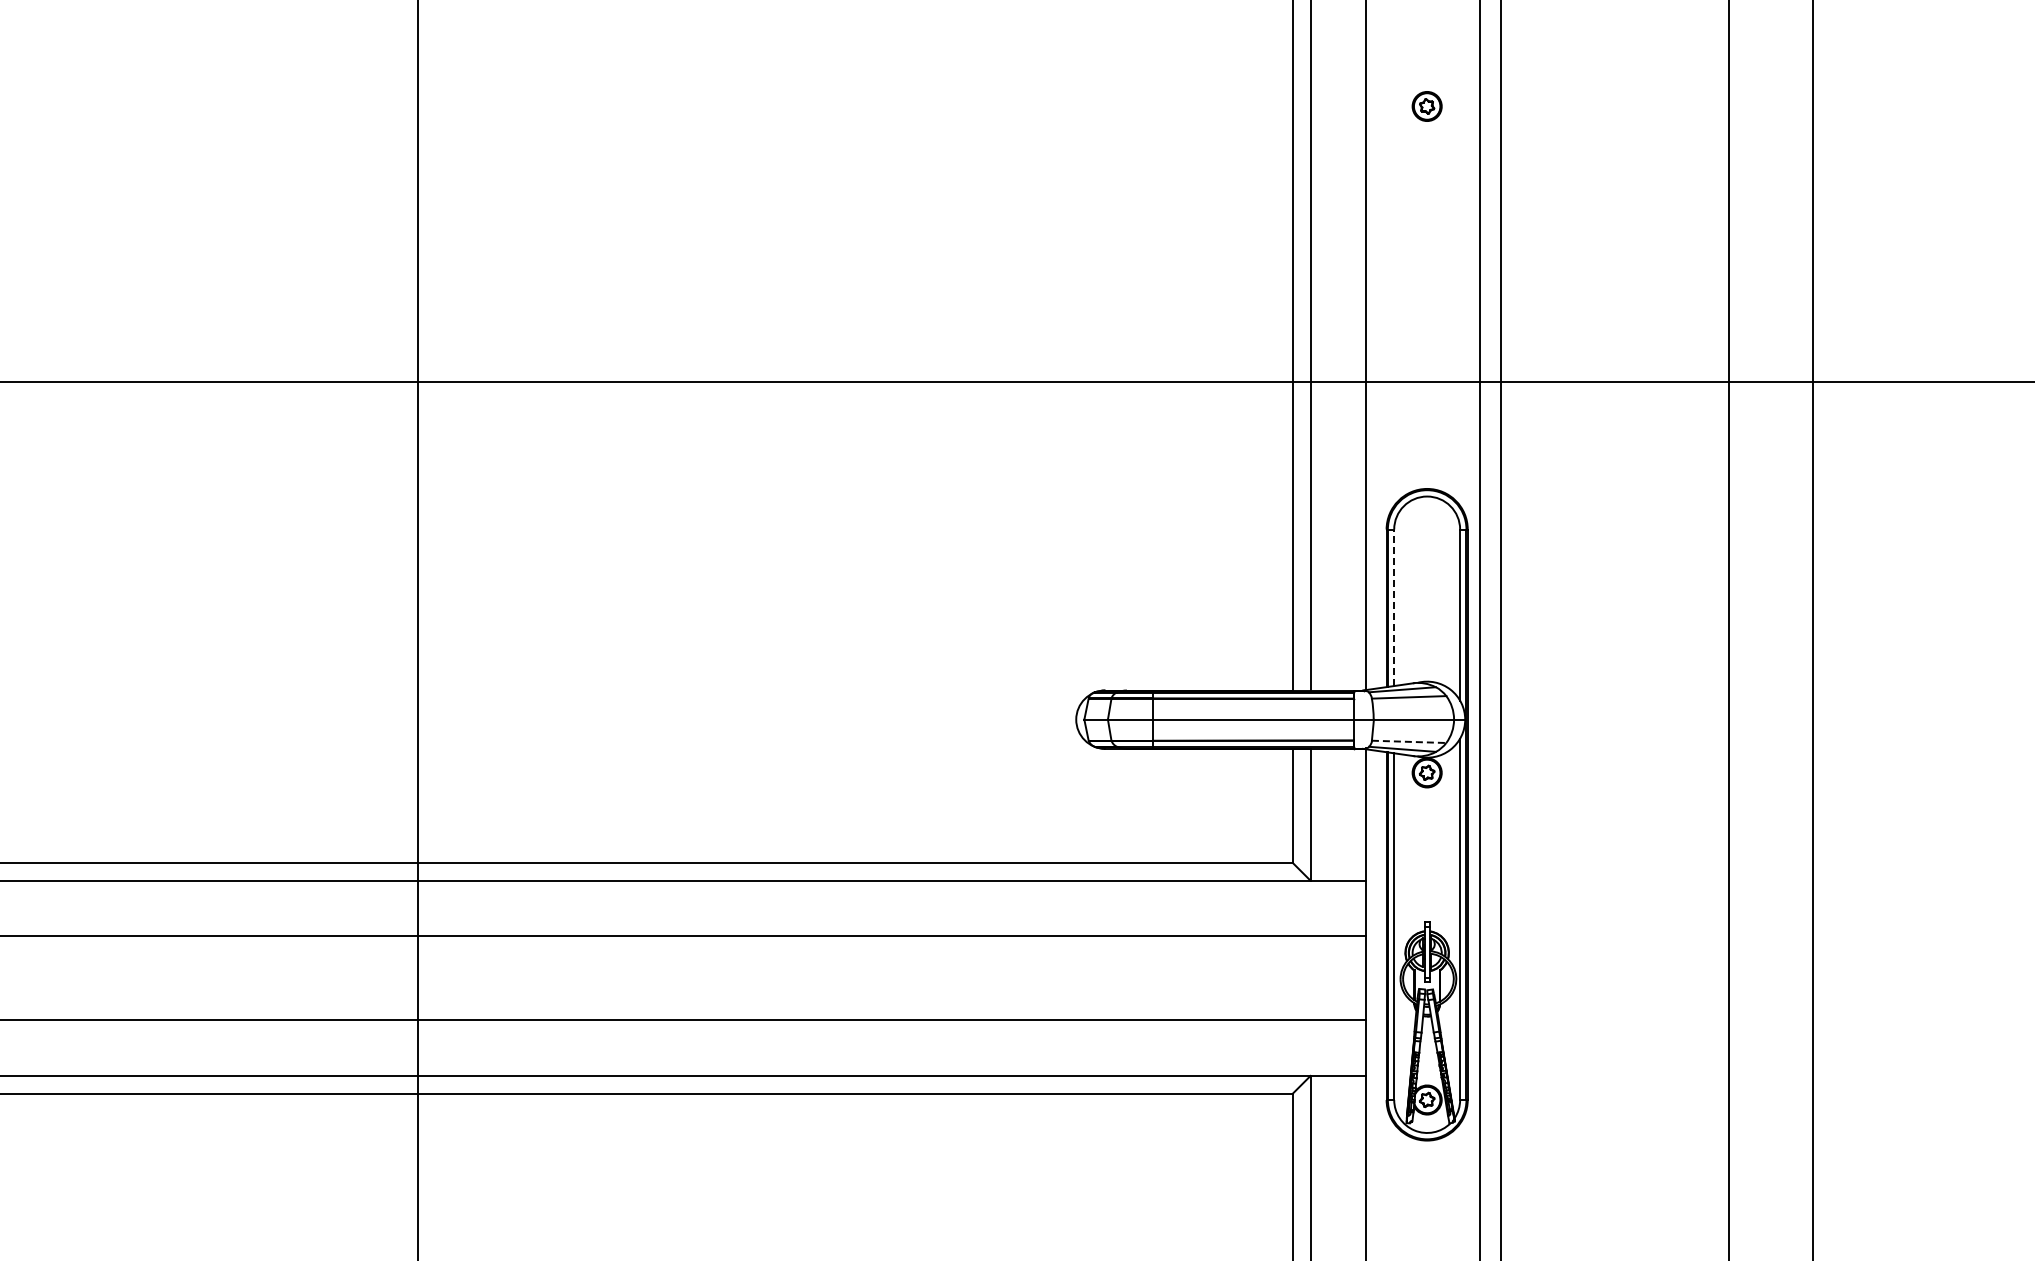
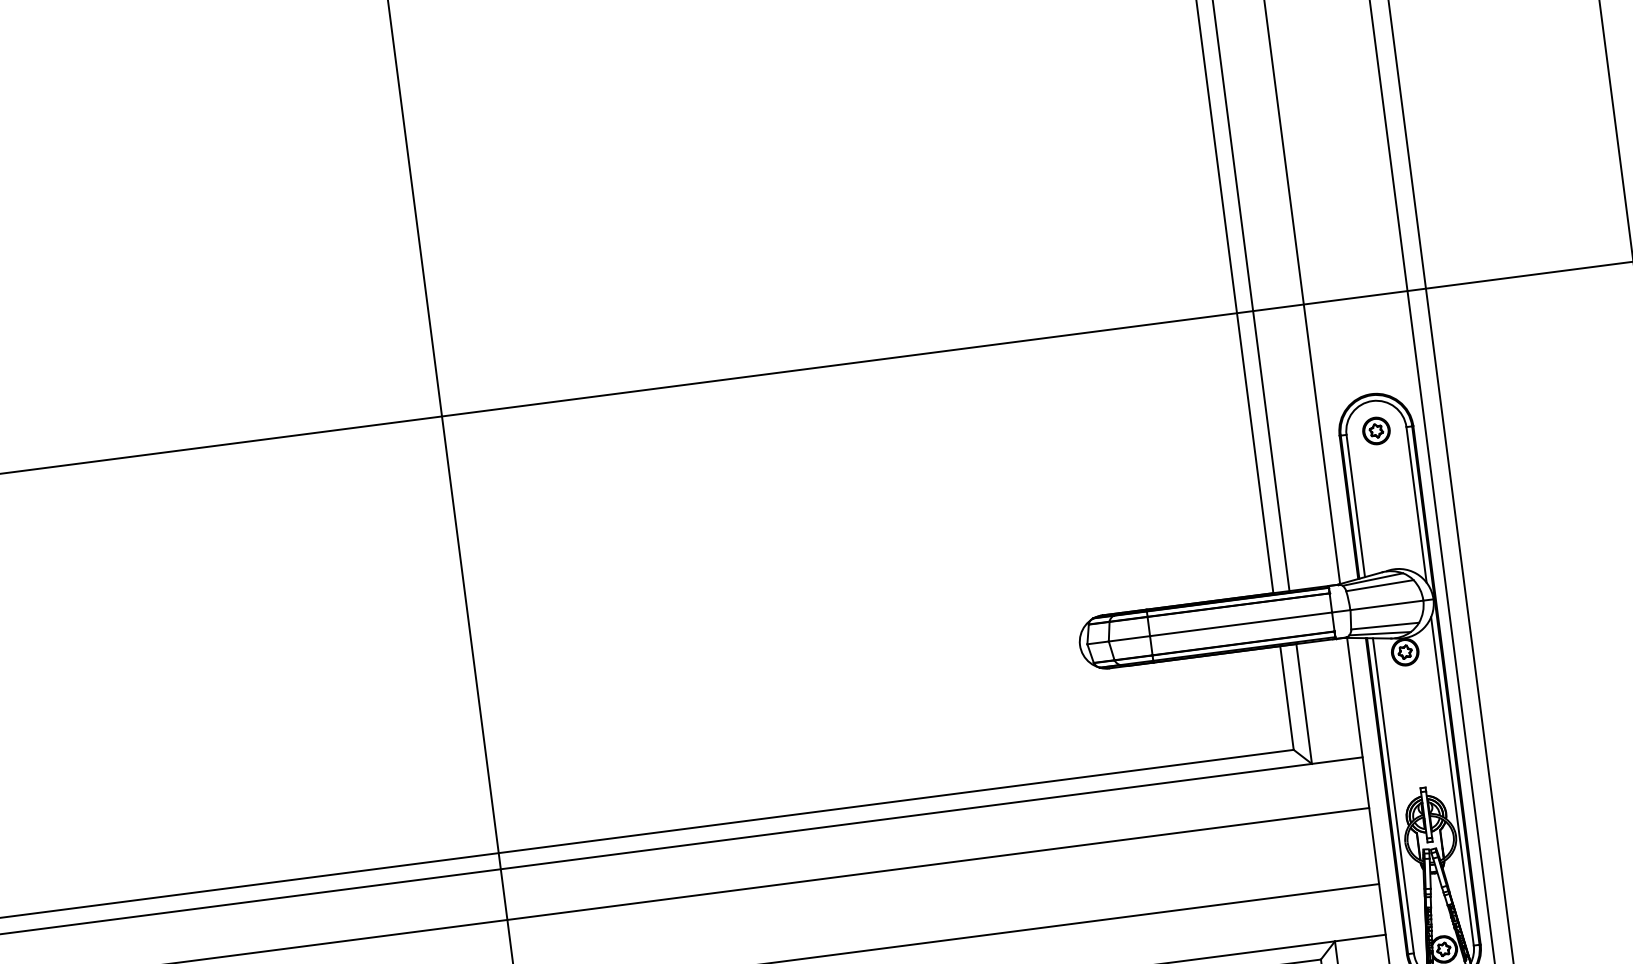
part: (1426, 106) -> (1375, 431), moved
line: (1394, 607) -> (1356, 505), dashed -> solid
line: (1409, 741) -> (1385, 625), dashed -> solid

